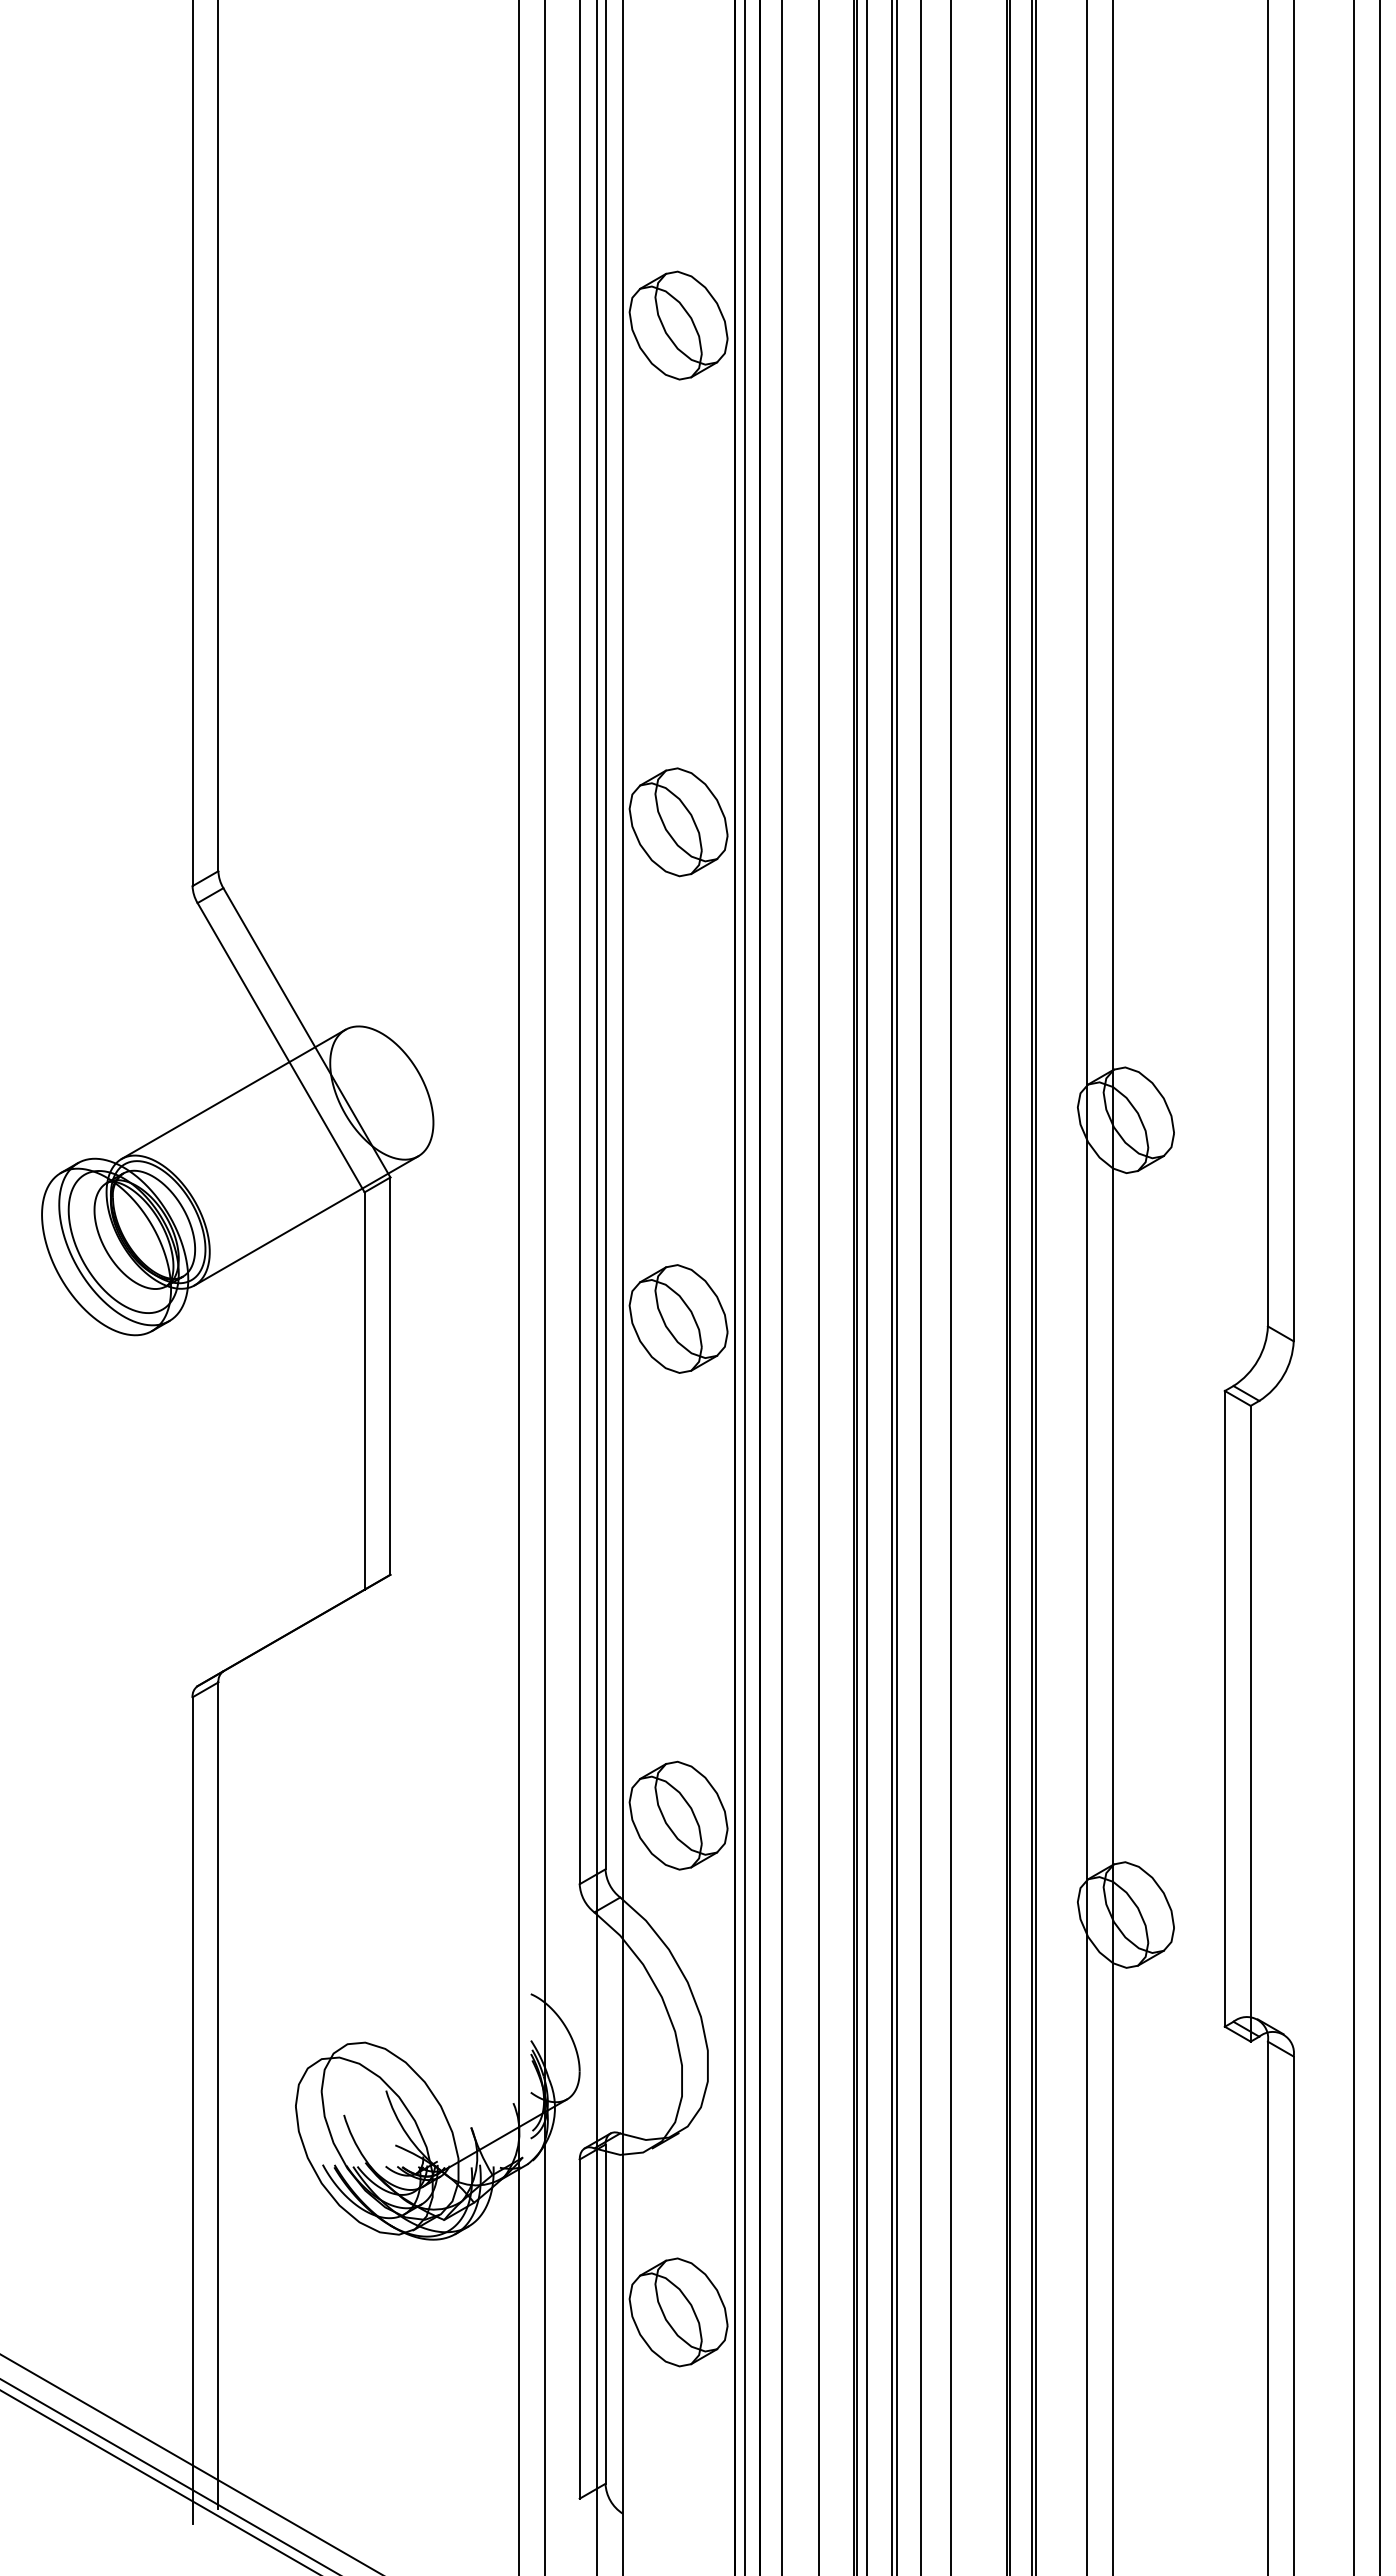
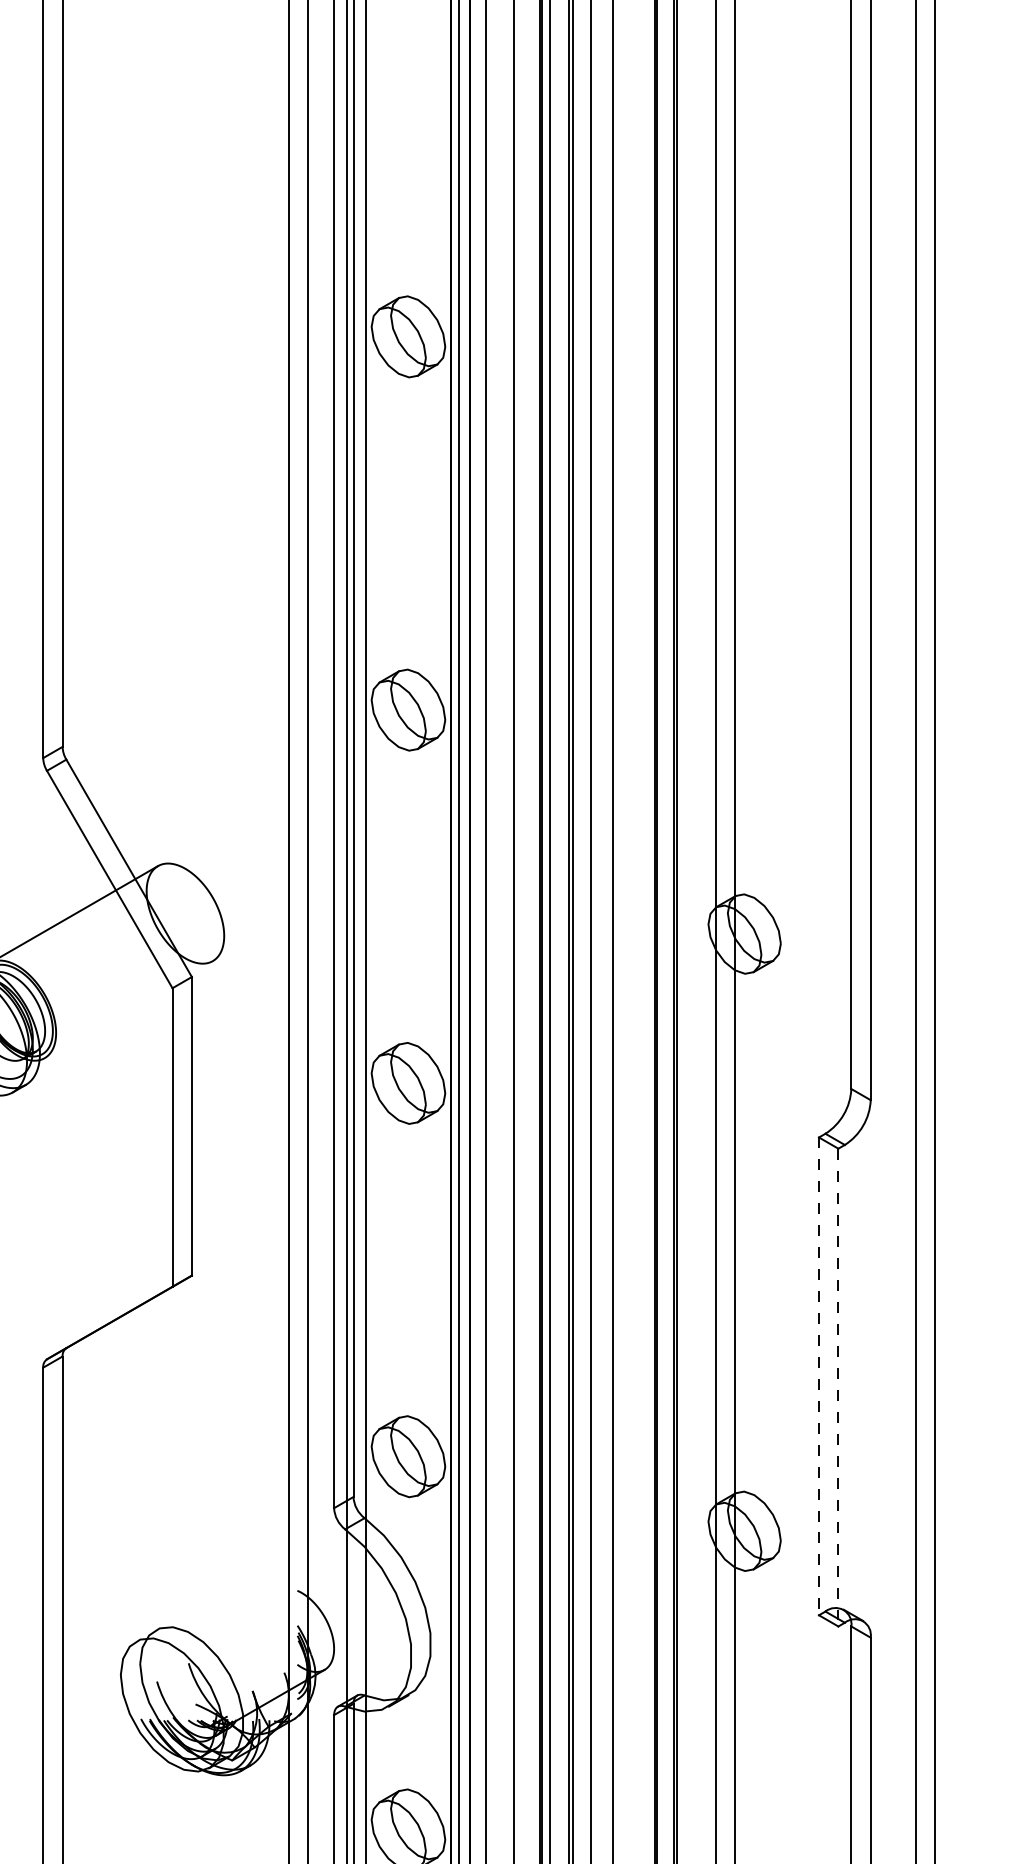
line: (306, 1220) -> (128, 1009), removed
line: (1224, 1708) -> (818, 1376), solid -> dashed
line: (1250, 1723) -> (838, 1387), solid -> dashed

